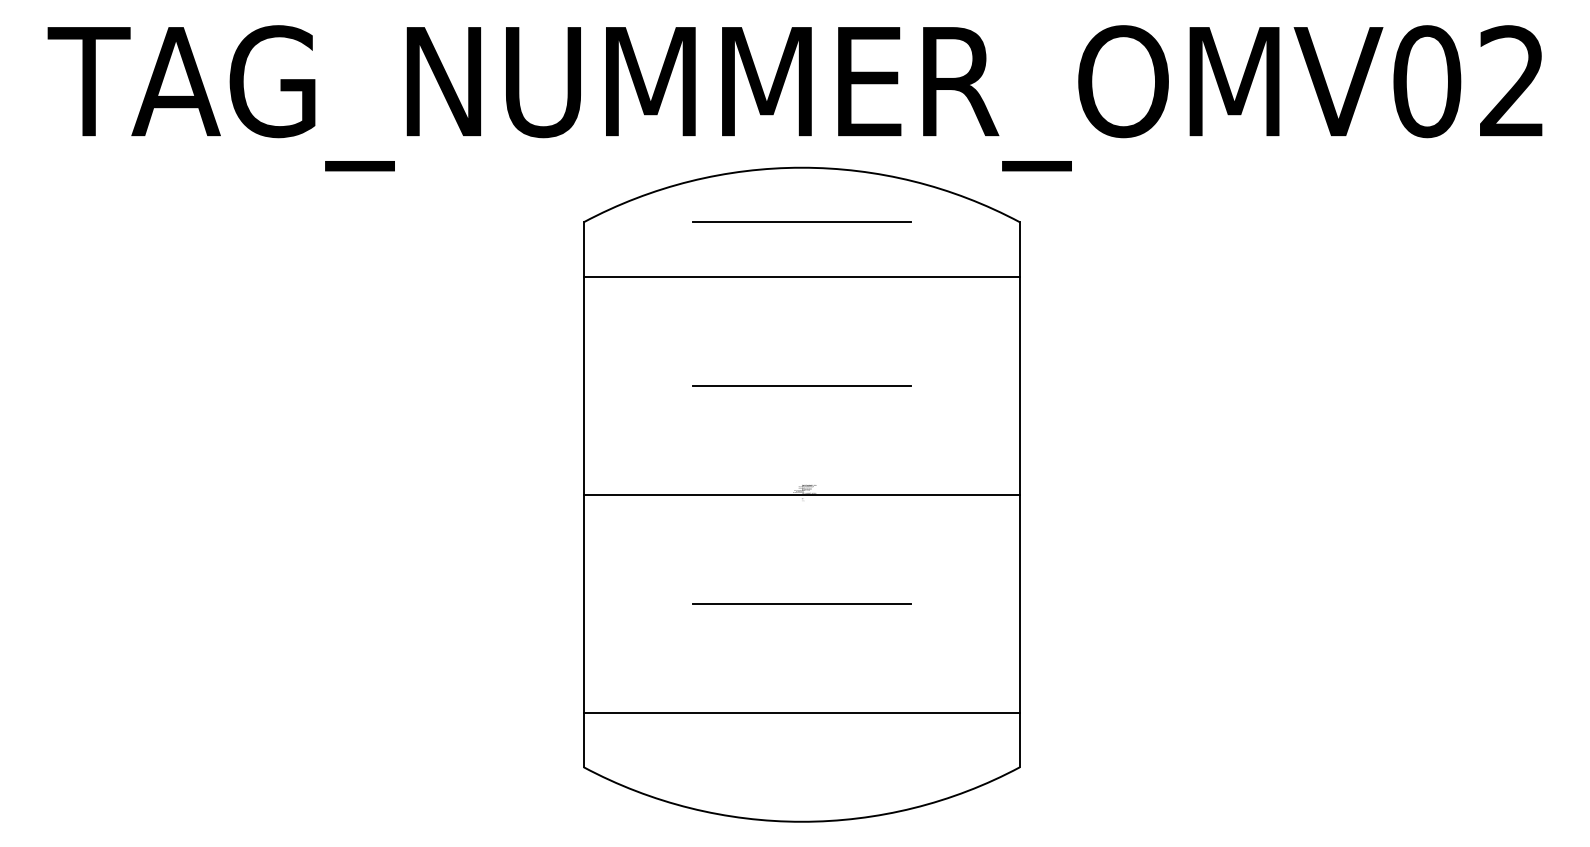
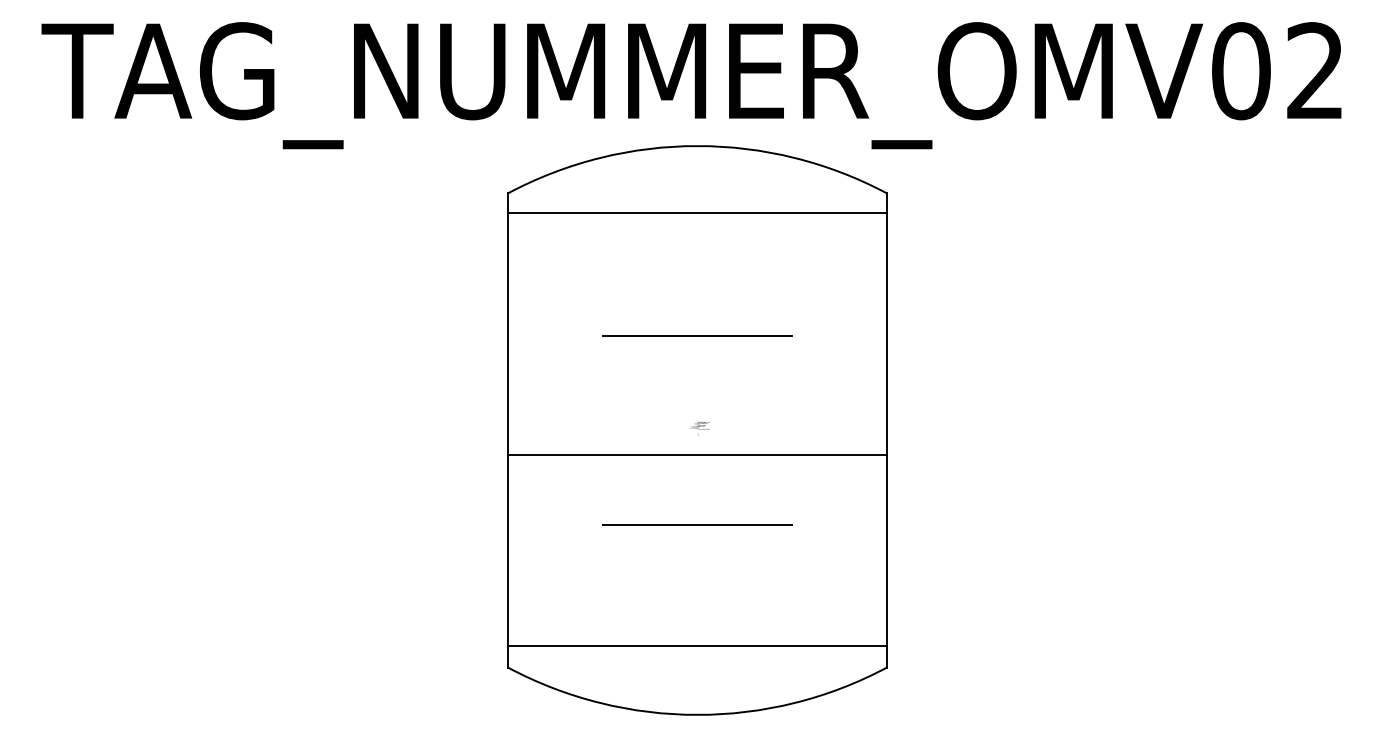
line: (801, 221) -> (697, 192), removed
line: (801, 276) -> (697, 212), moved
line: (801, 495) -> (697, 455), moved
line: (801, 712) -> (697, 645), moved

